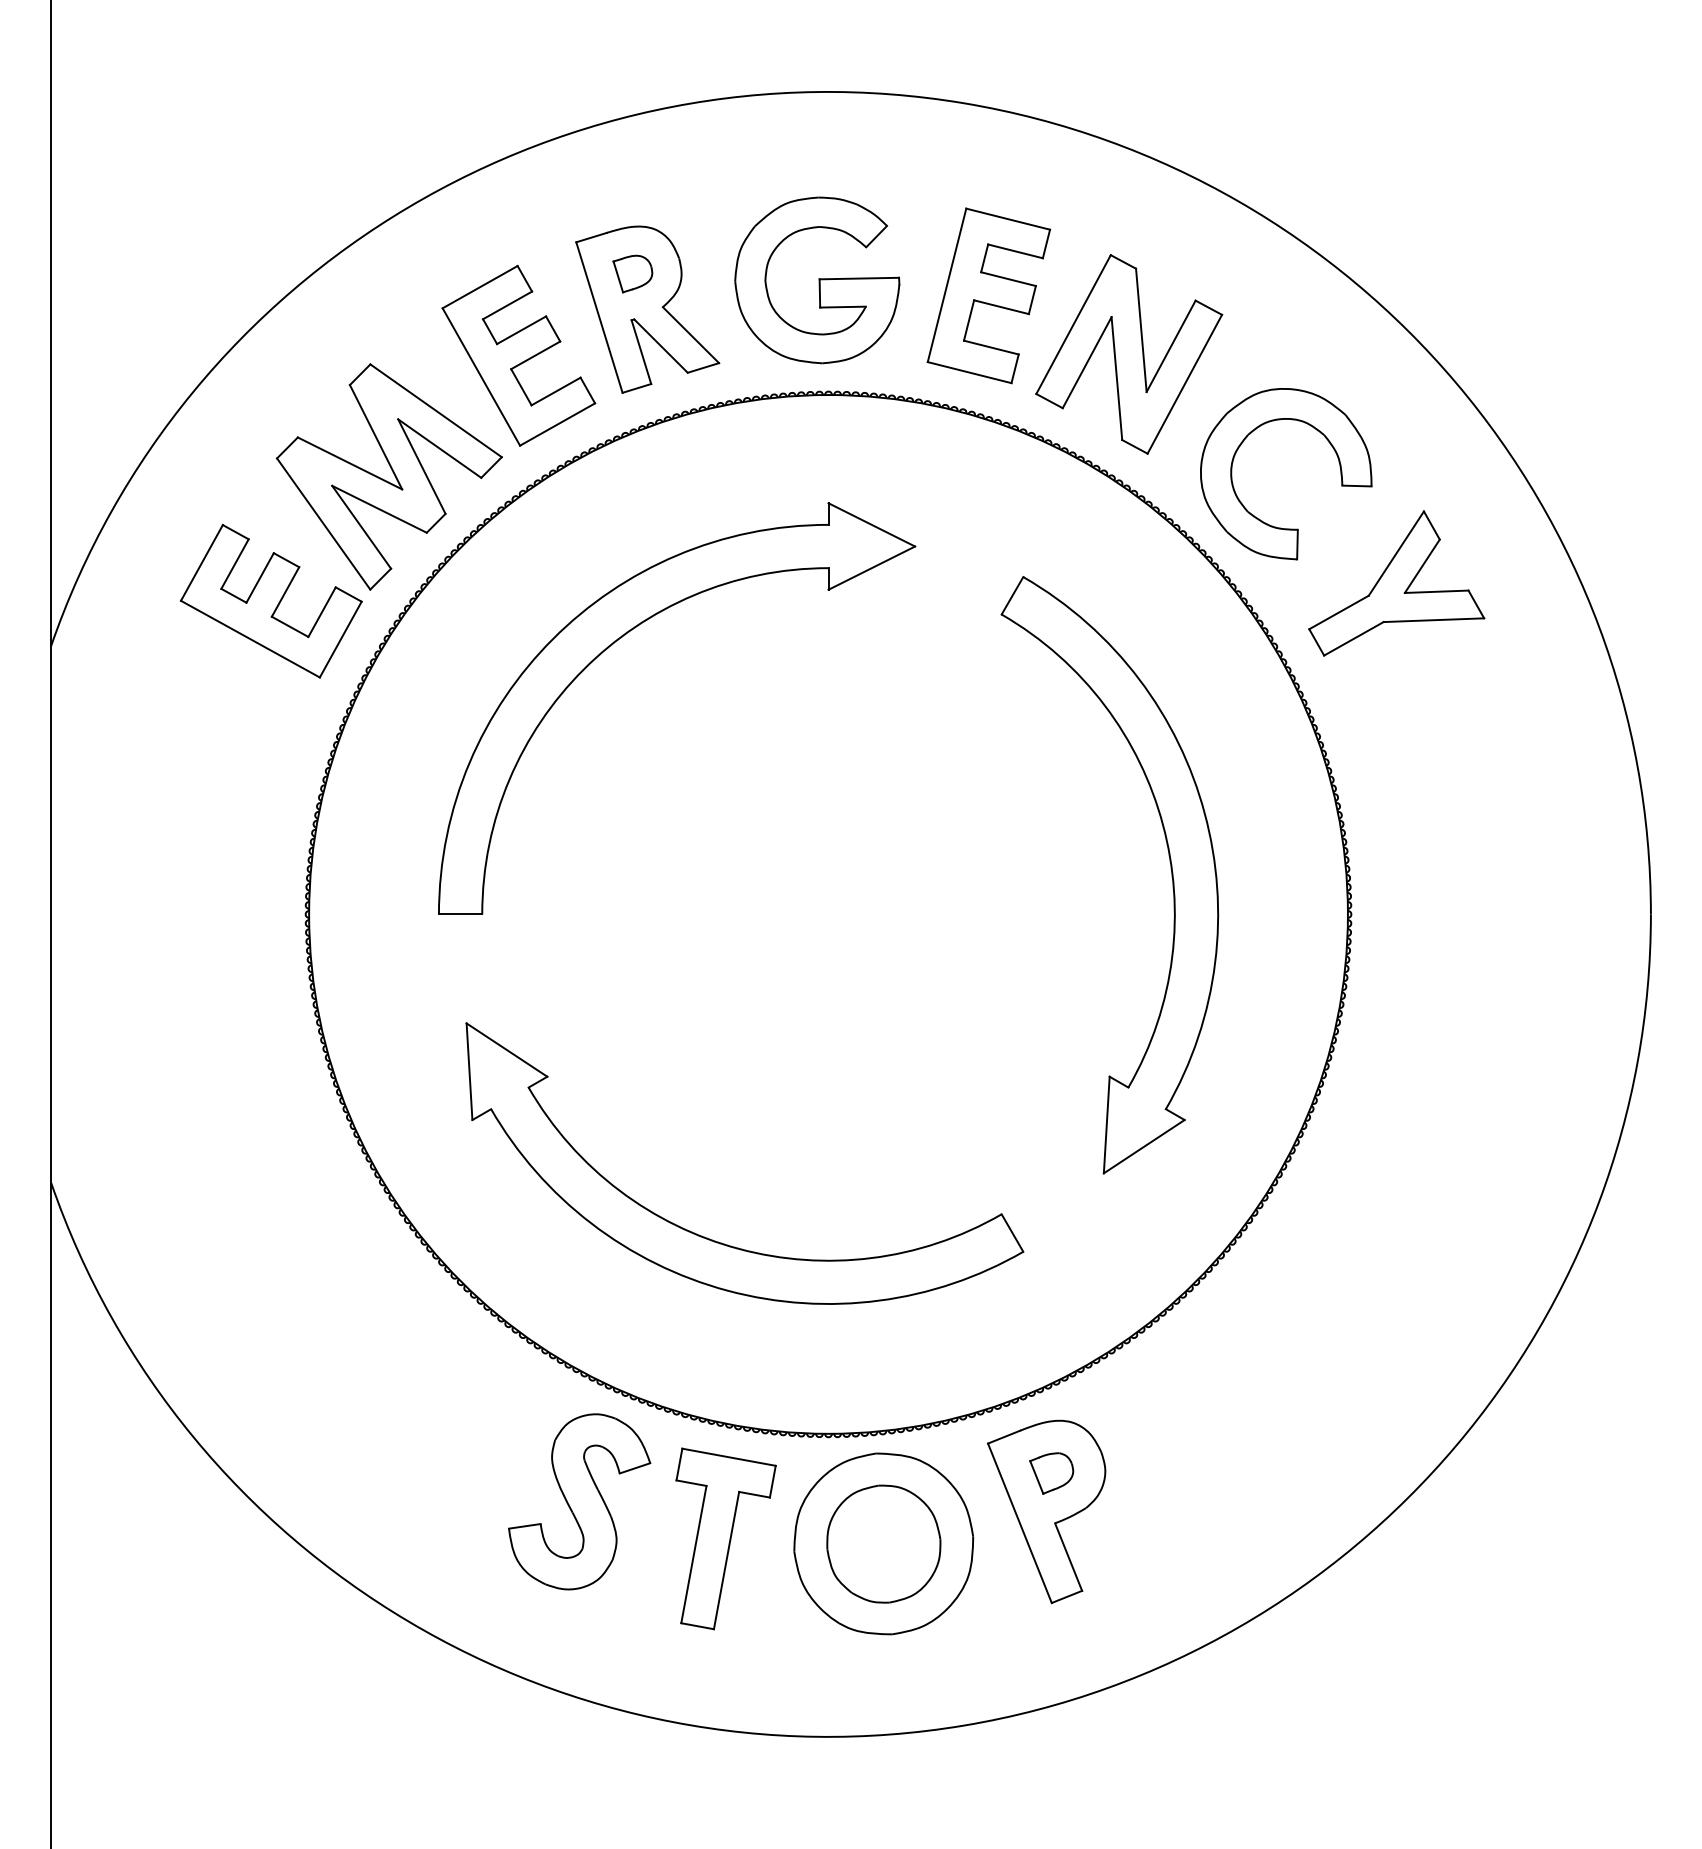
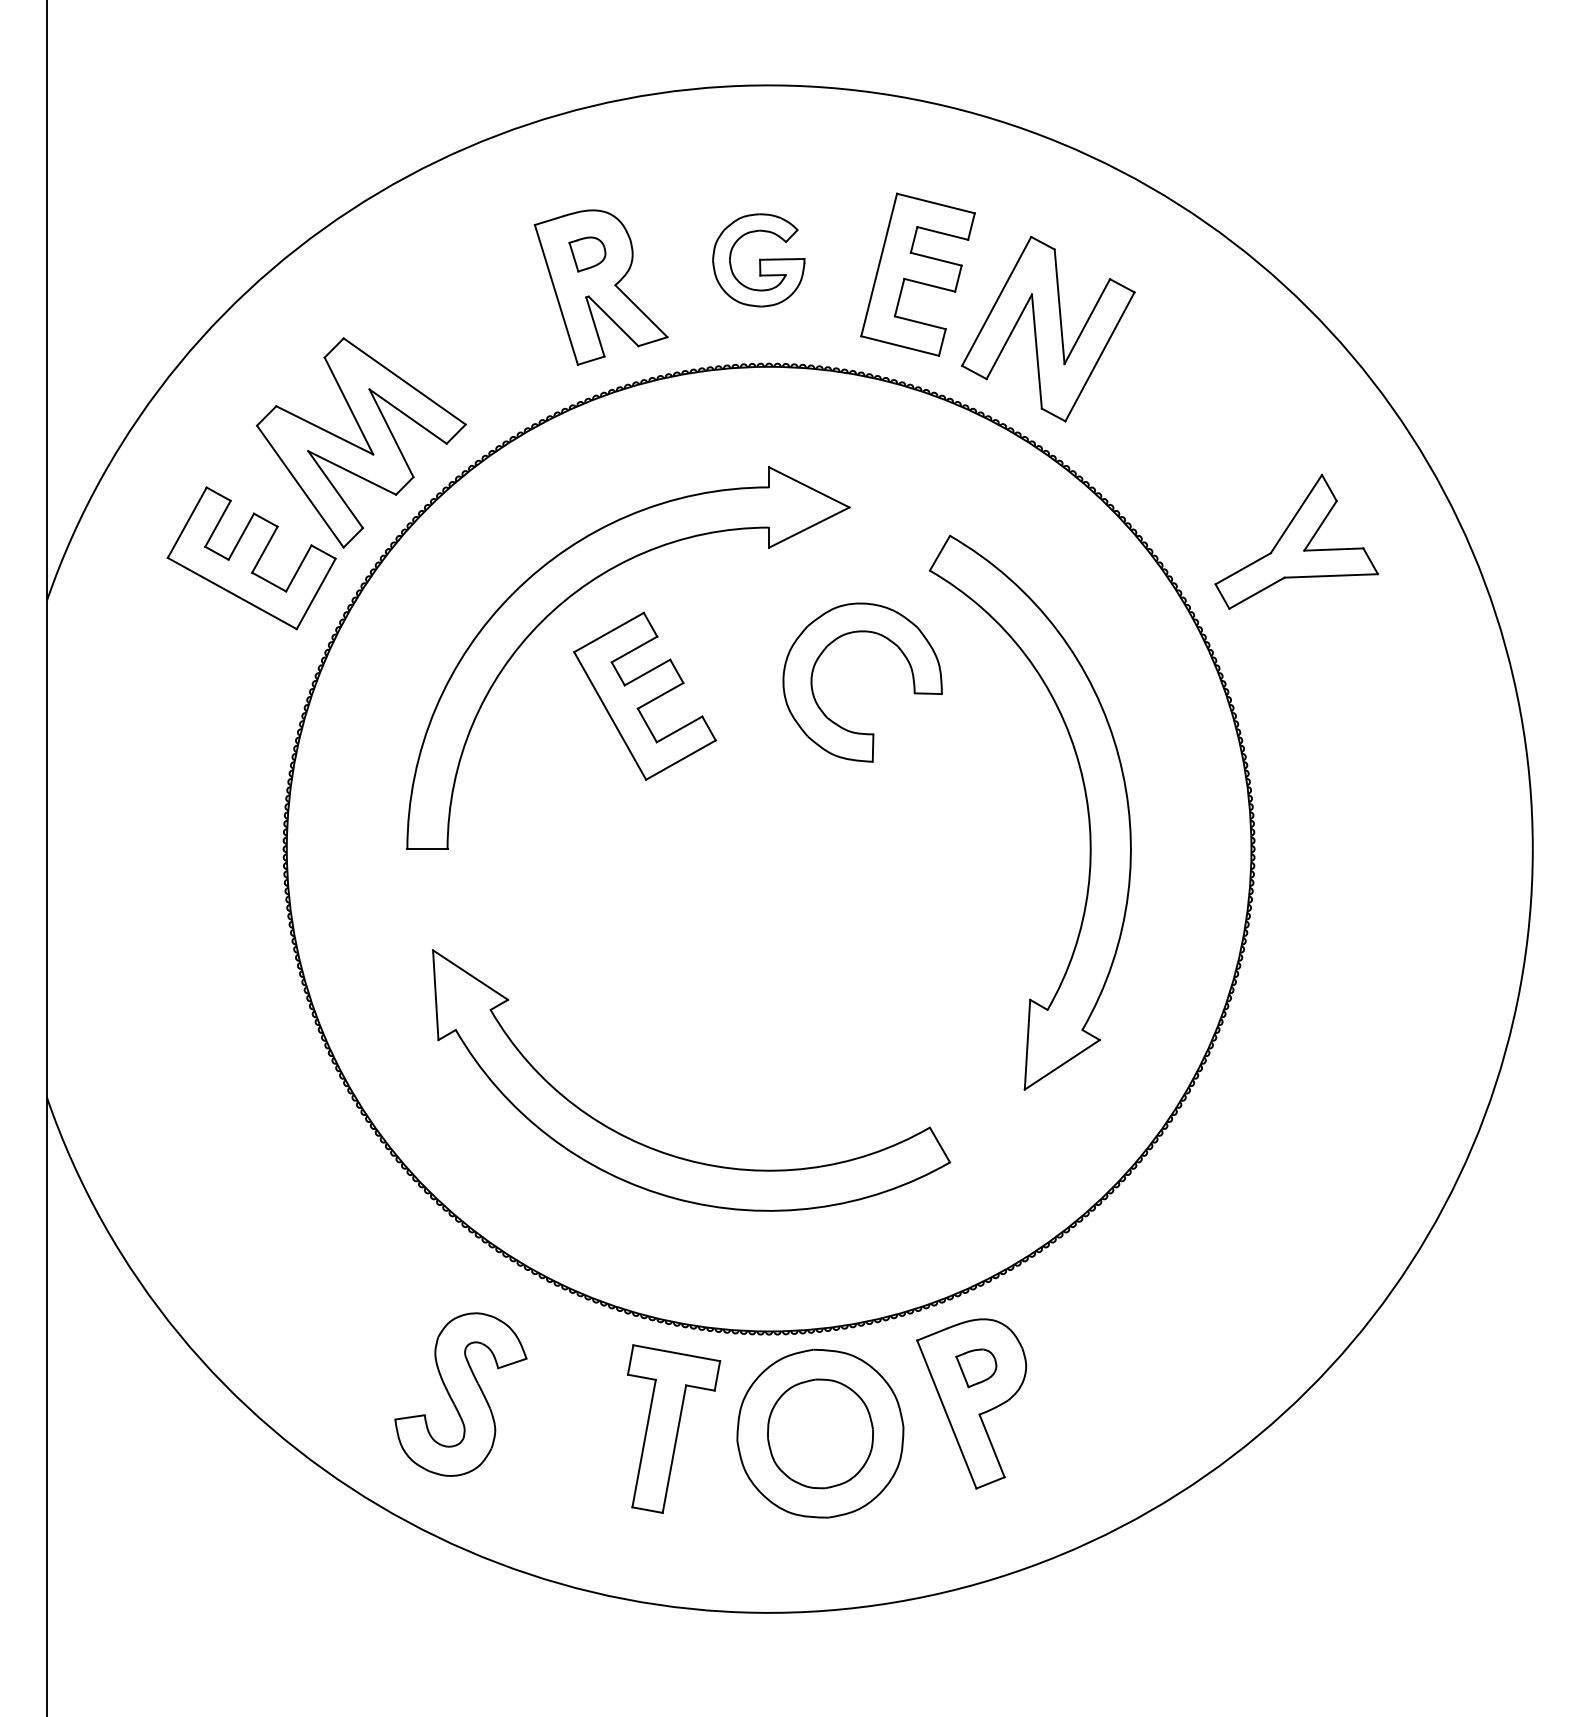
part: (817, 280) -> (758, 260), size x0.6
part: (518, 355) -> (644, 695), moved
part: (1256, 516) -> (835, 721), moved
part: (579, 1501) -> (460, 1394), moved

